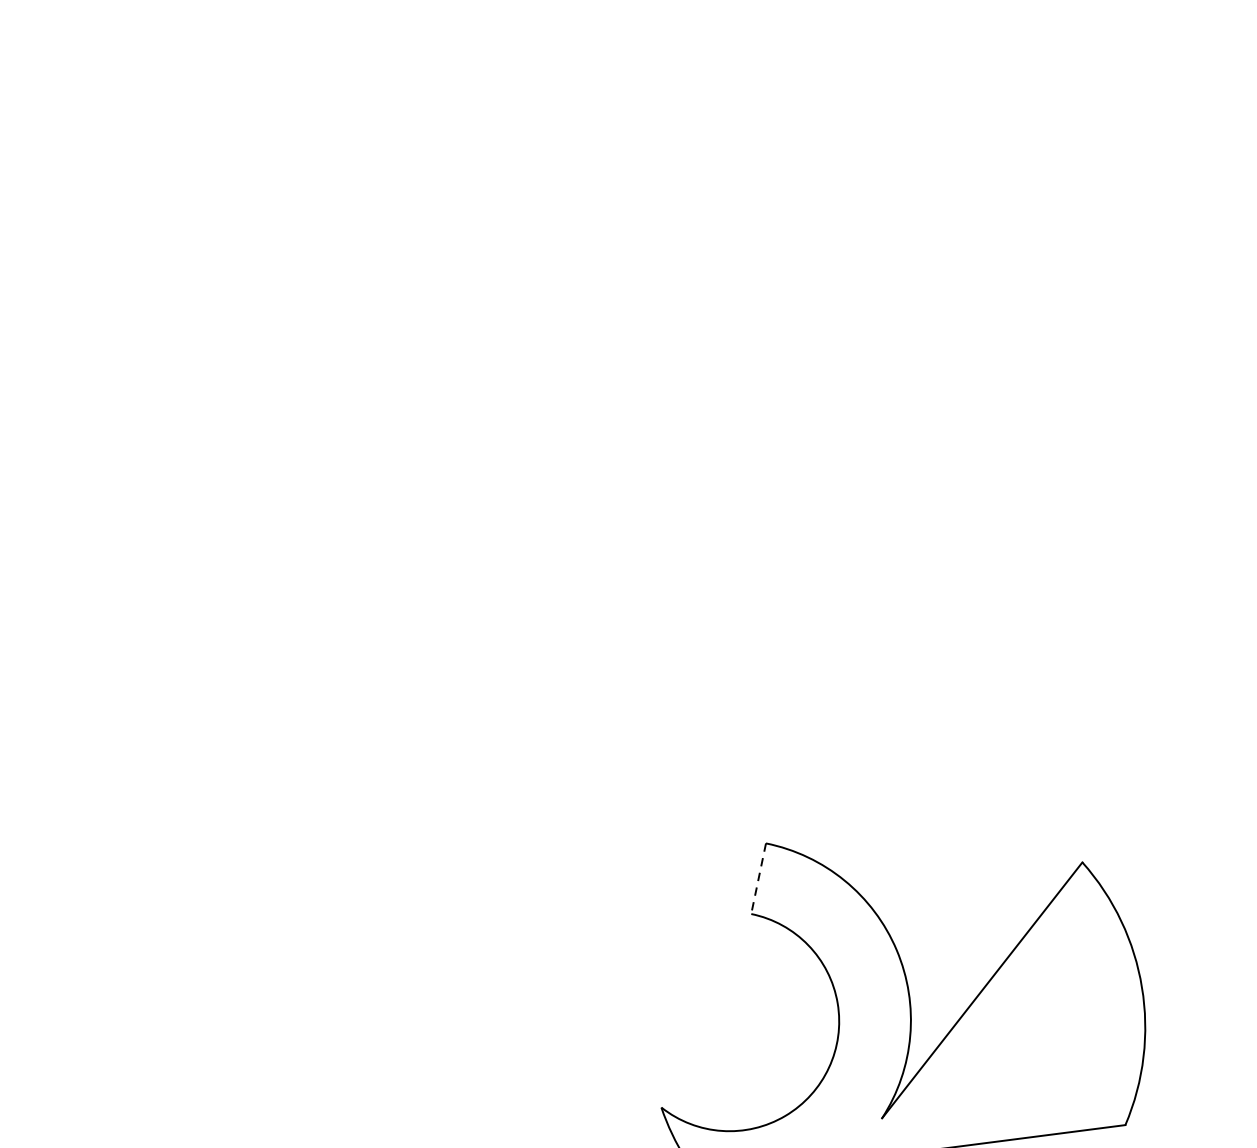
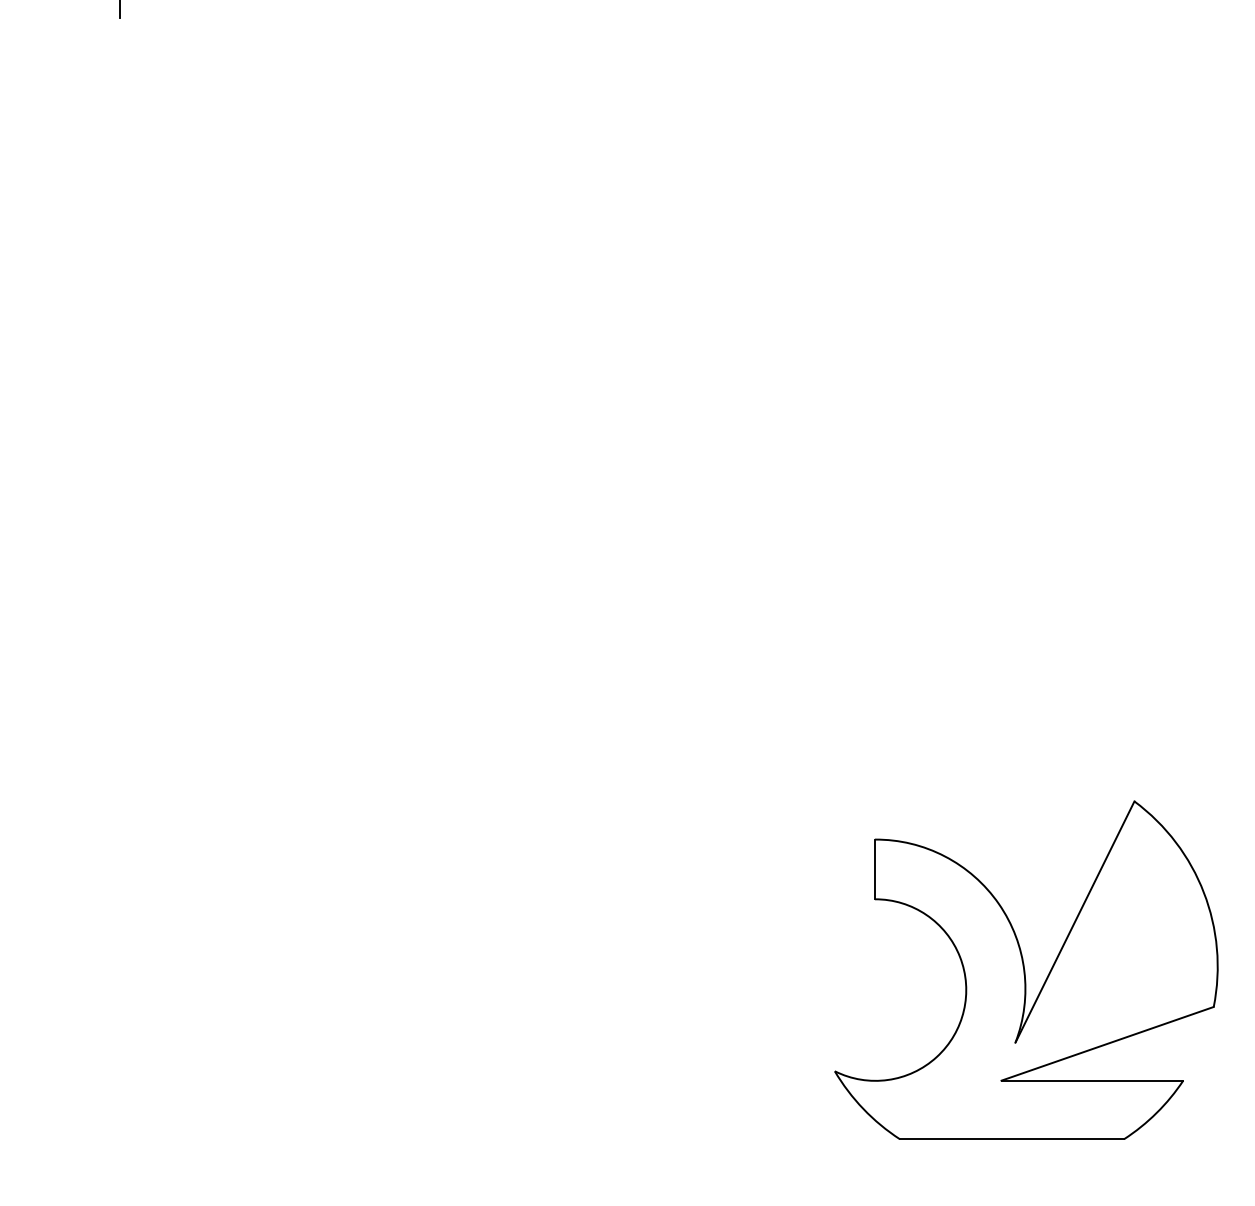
line: (758, 878) -> (874, 869), dashed -> solid

